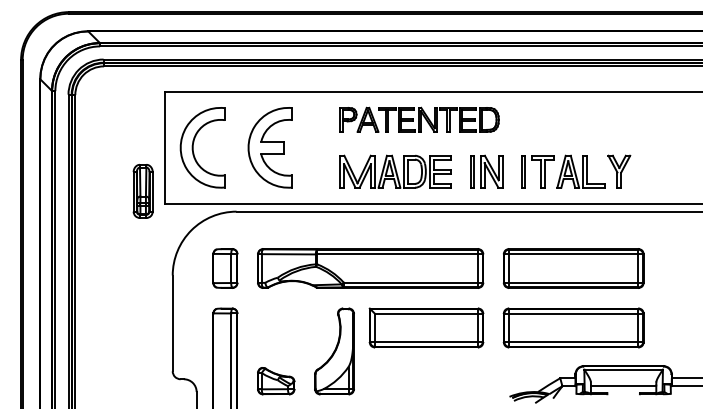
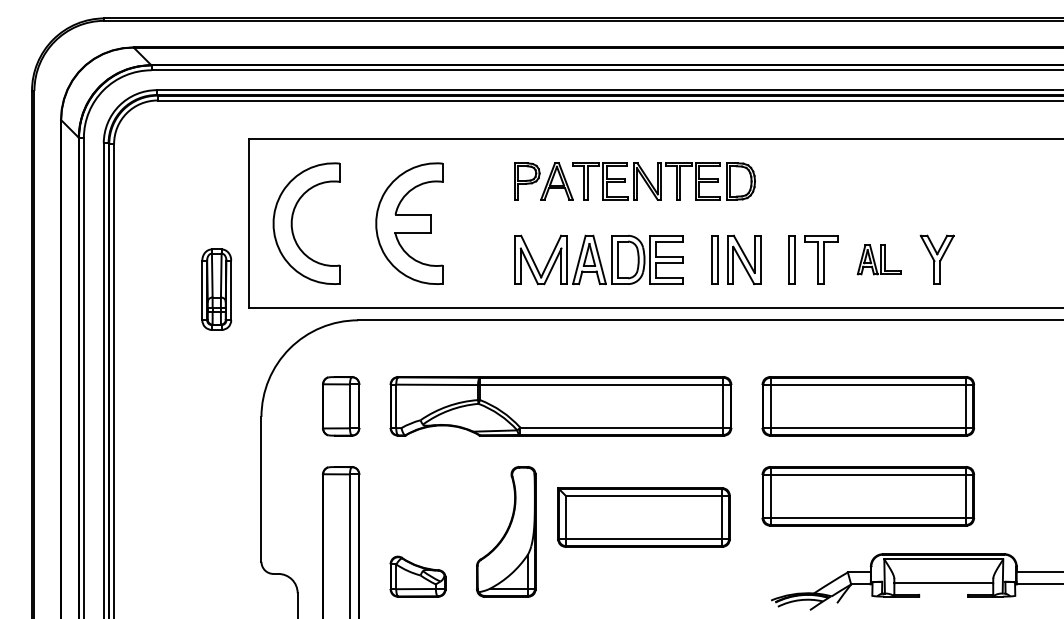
part: (580, 171) -> (878, 259), size x0.6
part: (426, 327) -> (643, 516), moved

